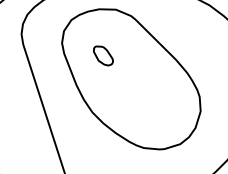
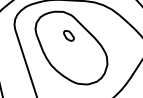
part: (102, 55) -> (68, 35), moved

